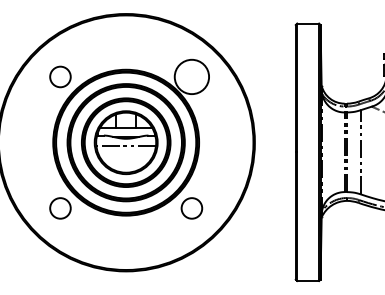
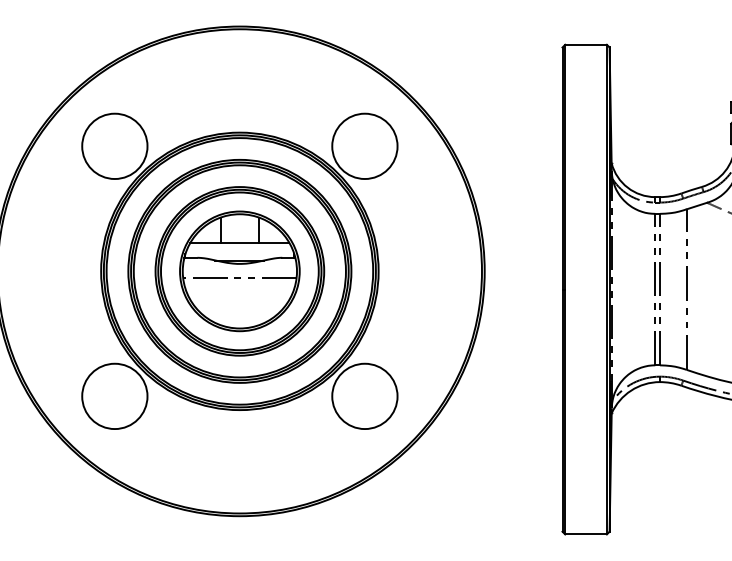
circle: (60, 76) -> (114, 145), size x1.67
circle: (60, 208) -> (114, 396), size x1.67
circle: (191, 208) -> (364, 396), size x1.67

